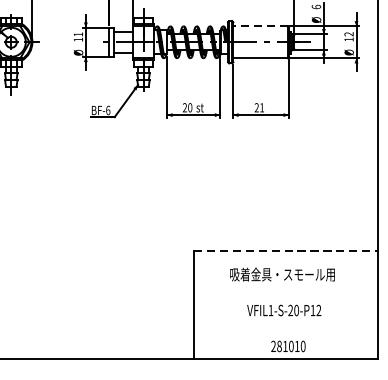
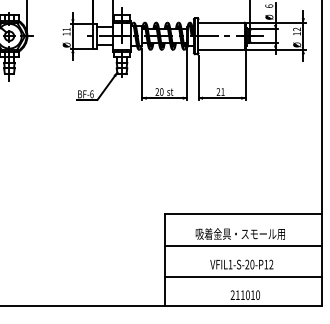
line: (260, 26) -> (221, 22), dashed -> solid
line: (287, 251) -> (244, 214), dashed -> solid
line: (286, 288) -> (243, 245), added
line: (286, 325) -> (243, 277), added
text: (279, 346) -> (237, 295), 281010 -> 211010

